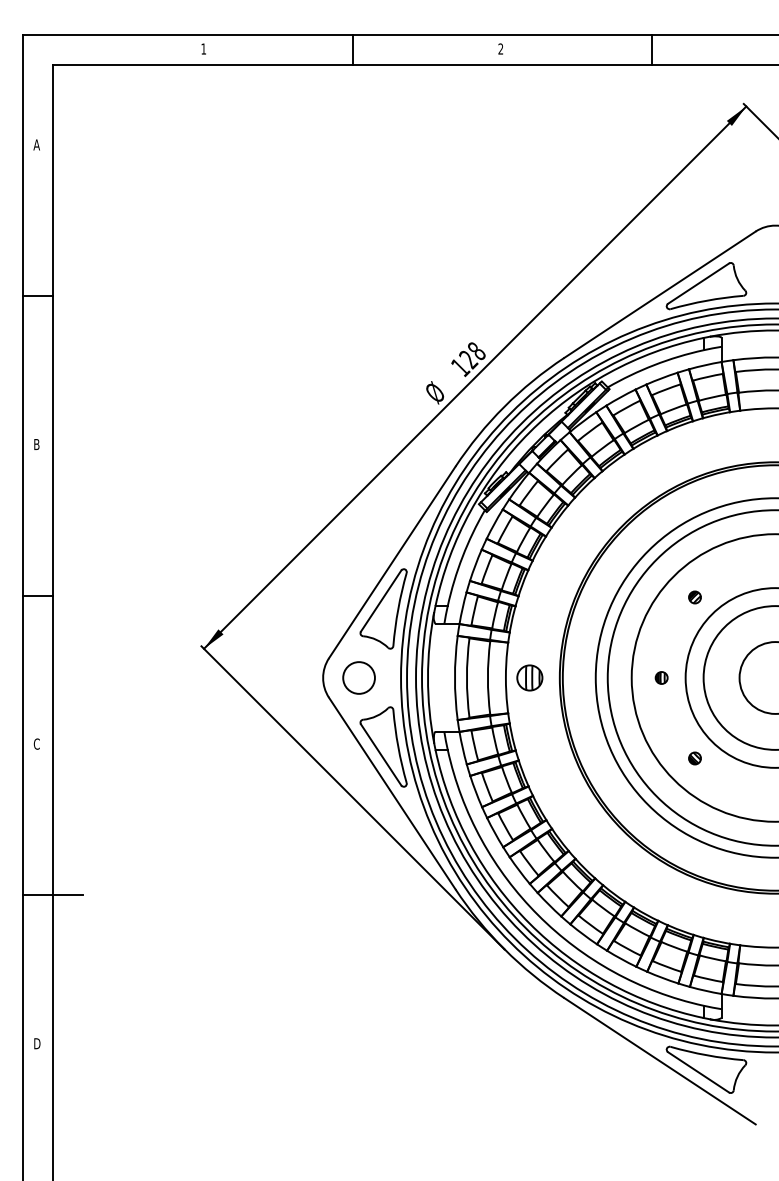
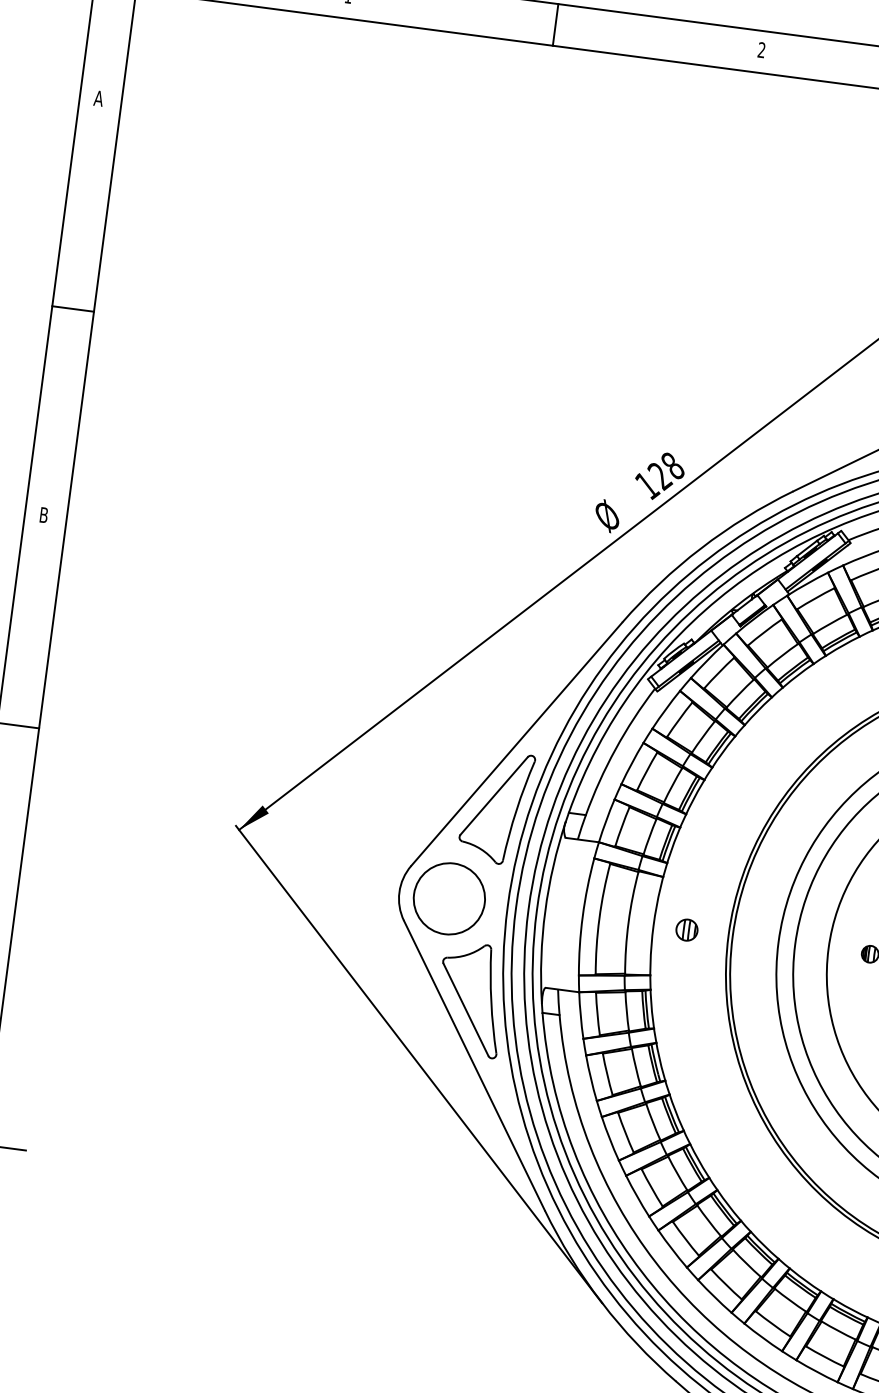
circle: (358, 677) -> (448, 898), size x1.6
part: (529, 677) -> (686, 929), size x0.6

